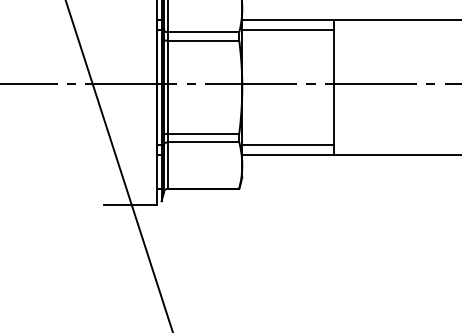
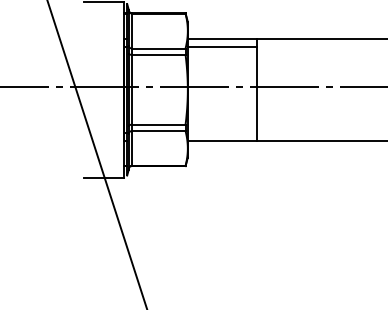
line: (288, 144) -> (222, 132), removed

